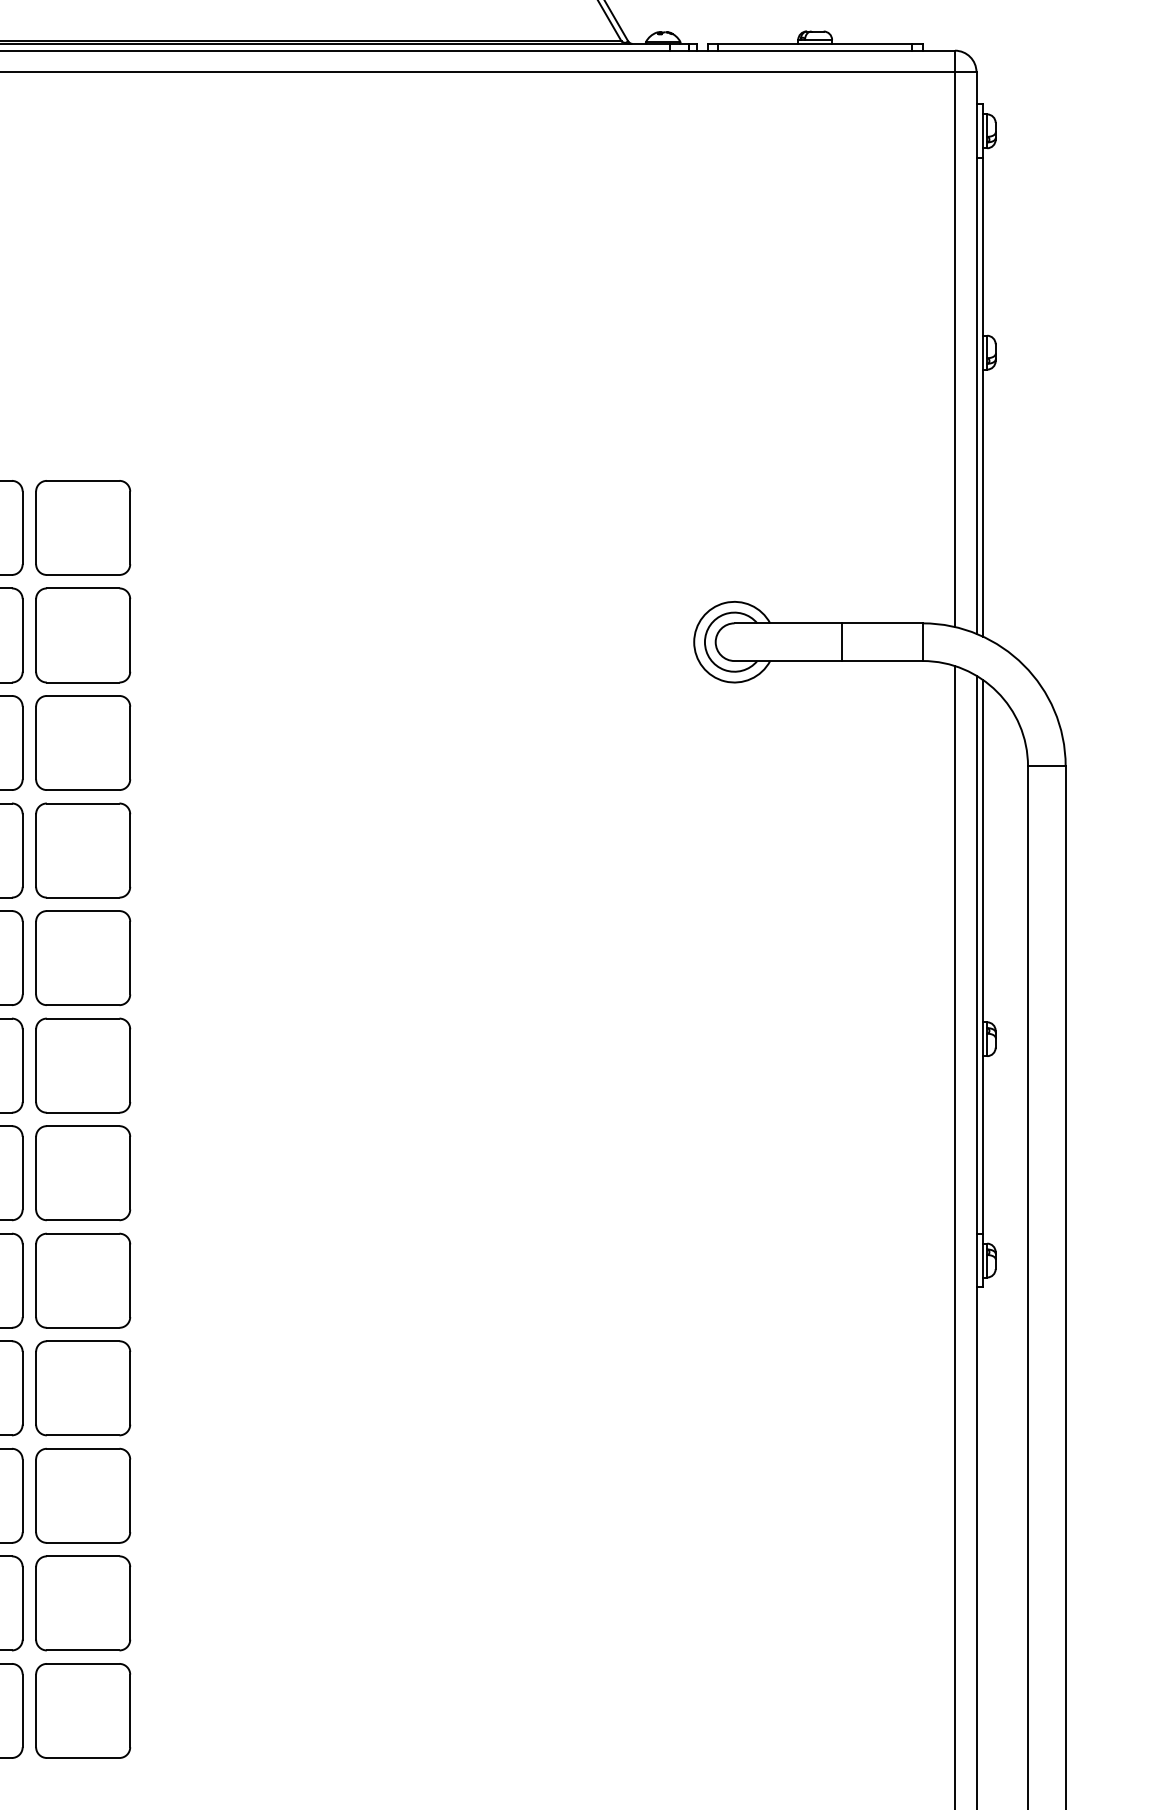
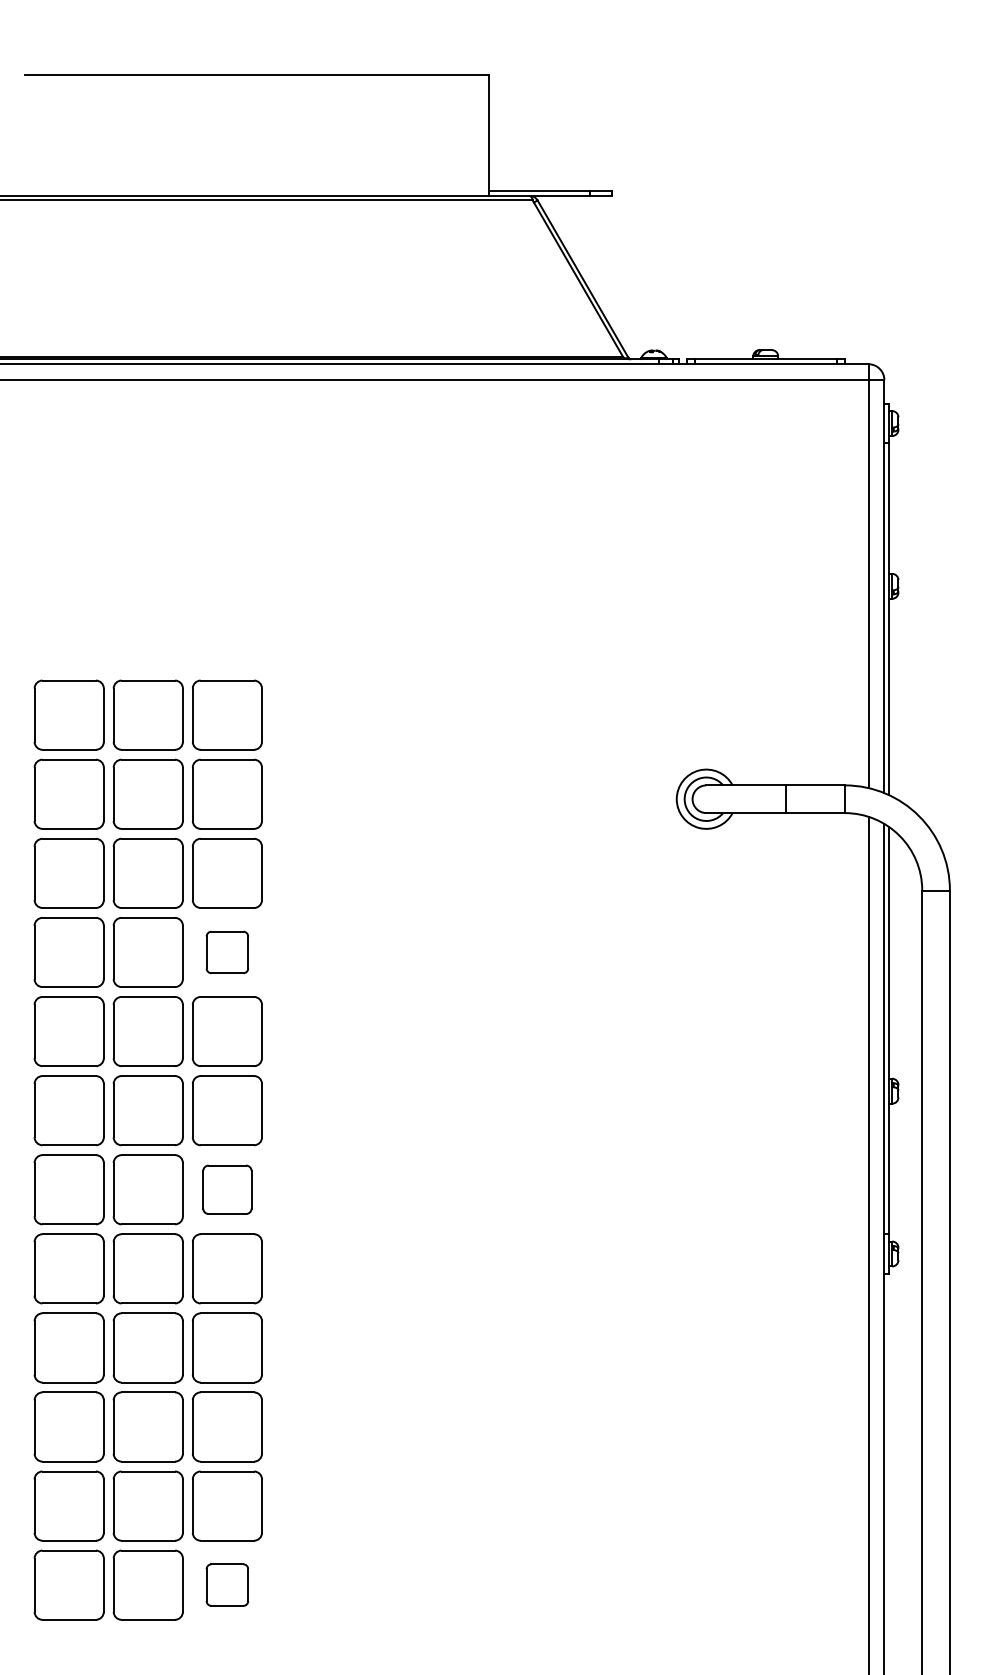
part: (83, 850) -> (227, 952), size x0.6
part: (83, 1172) -> (227, 1189), size x0.7
part: (83, 1709) -> (227, 1584), size x0.6

